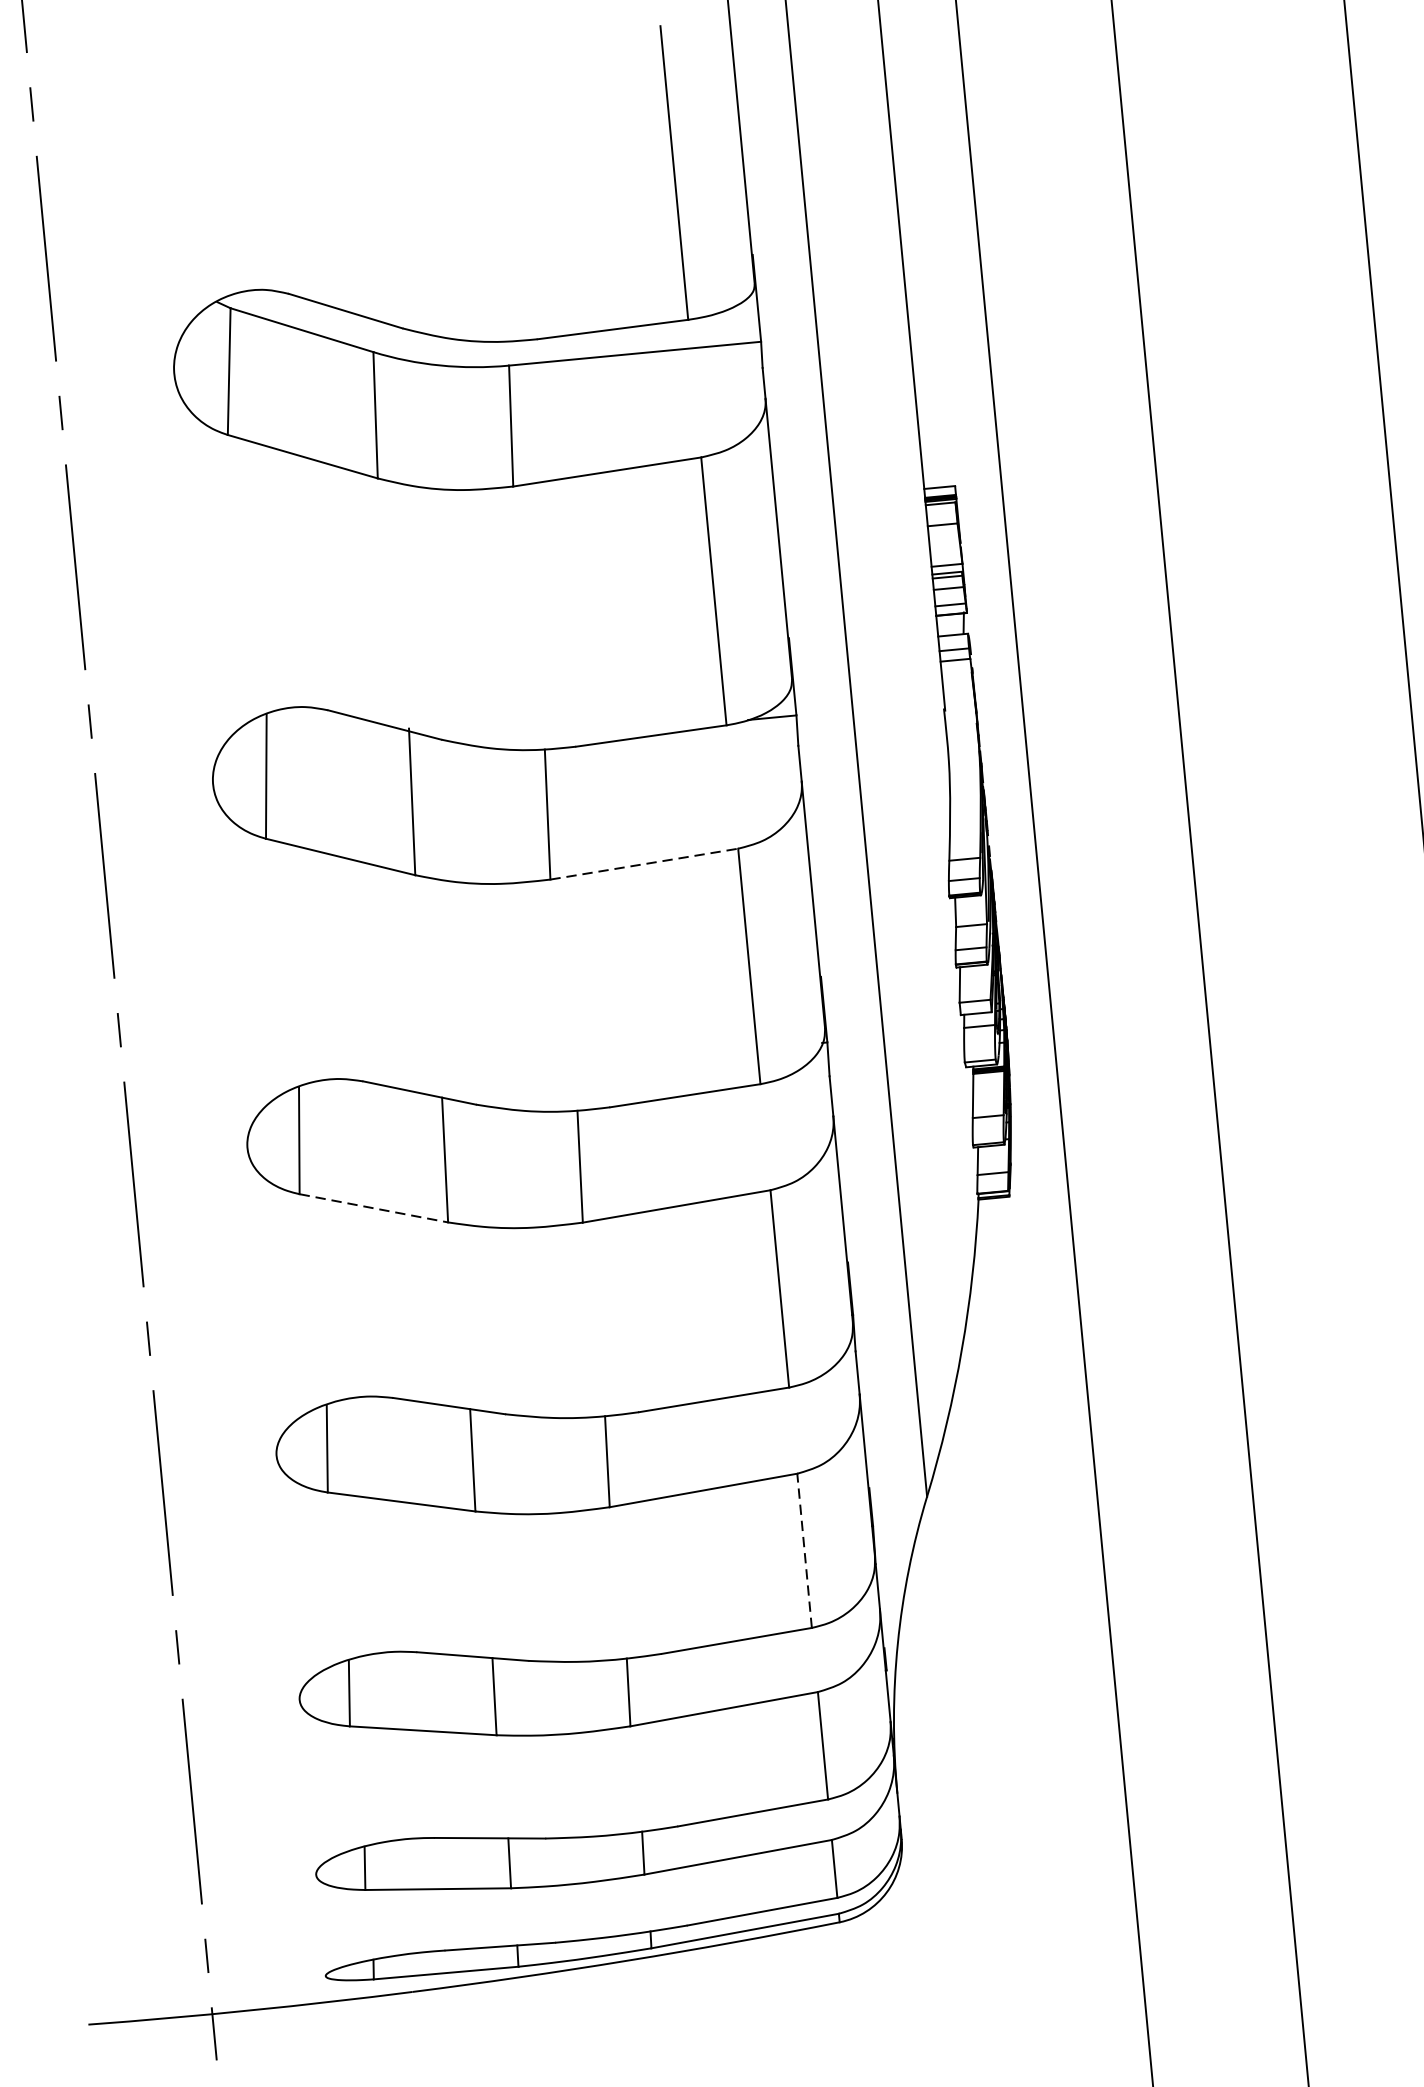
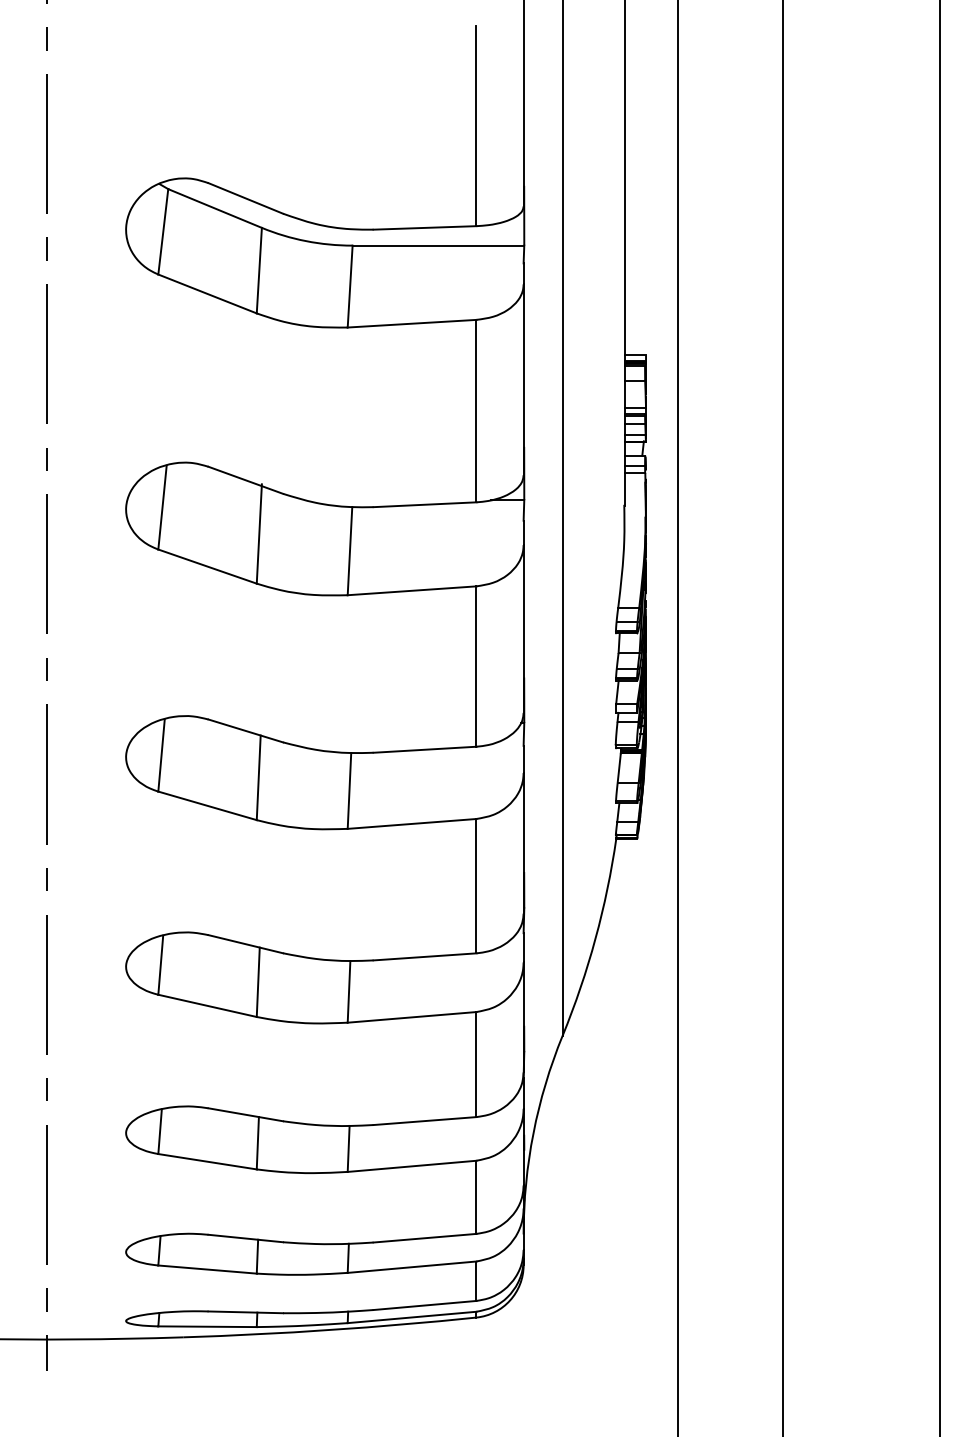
line: (644, 863) -> (412, 590), dashed -> solid
line: (375, 1209) -> (208, 806), dashed -> solid
line: (804, 1550) -> (476, 1064), dashed -> solid

